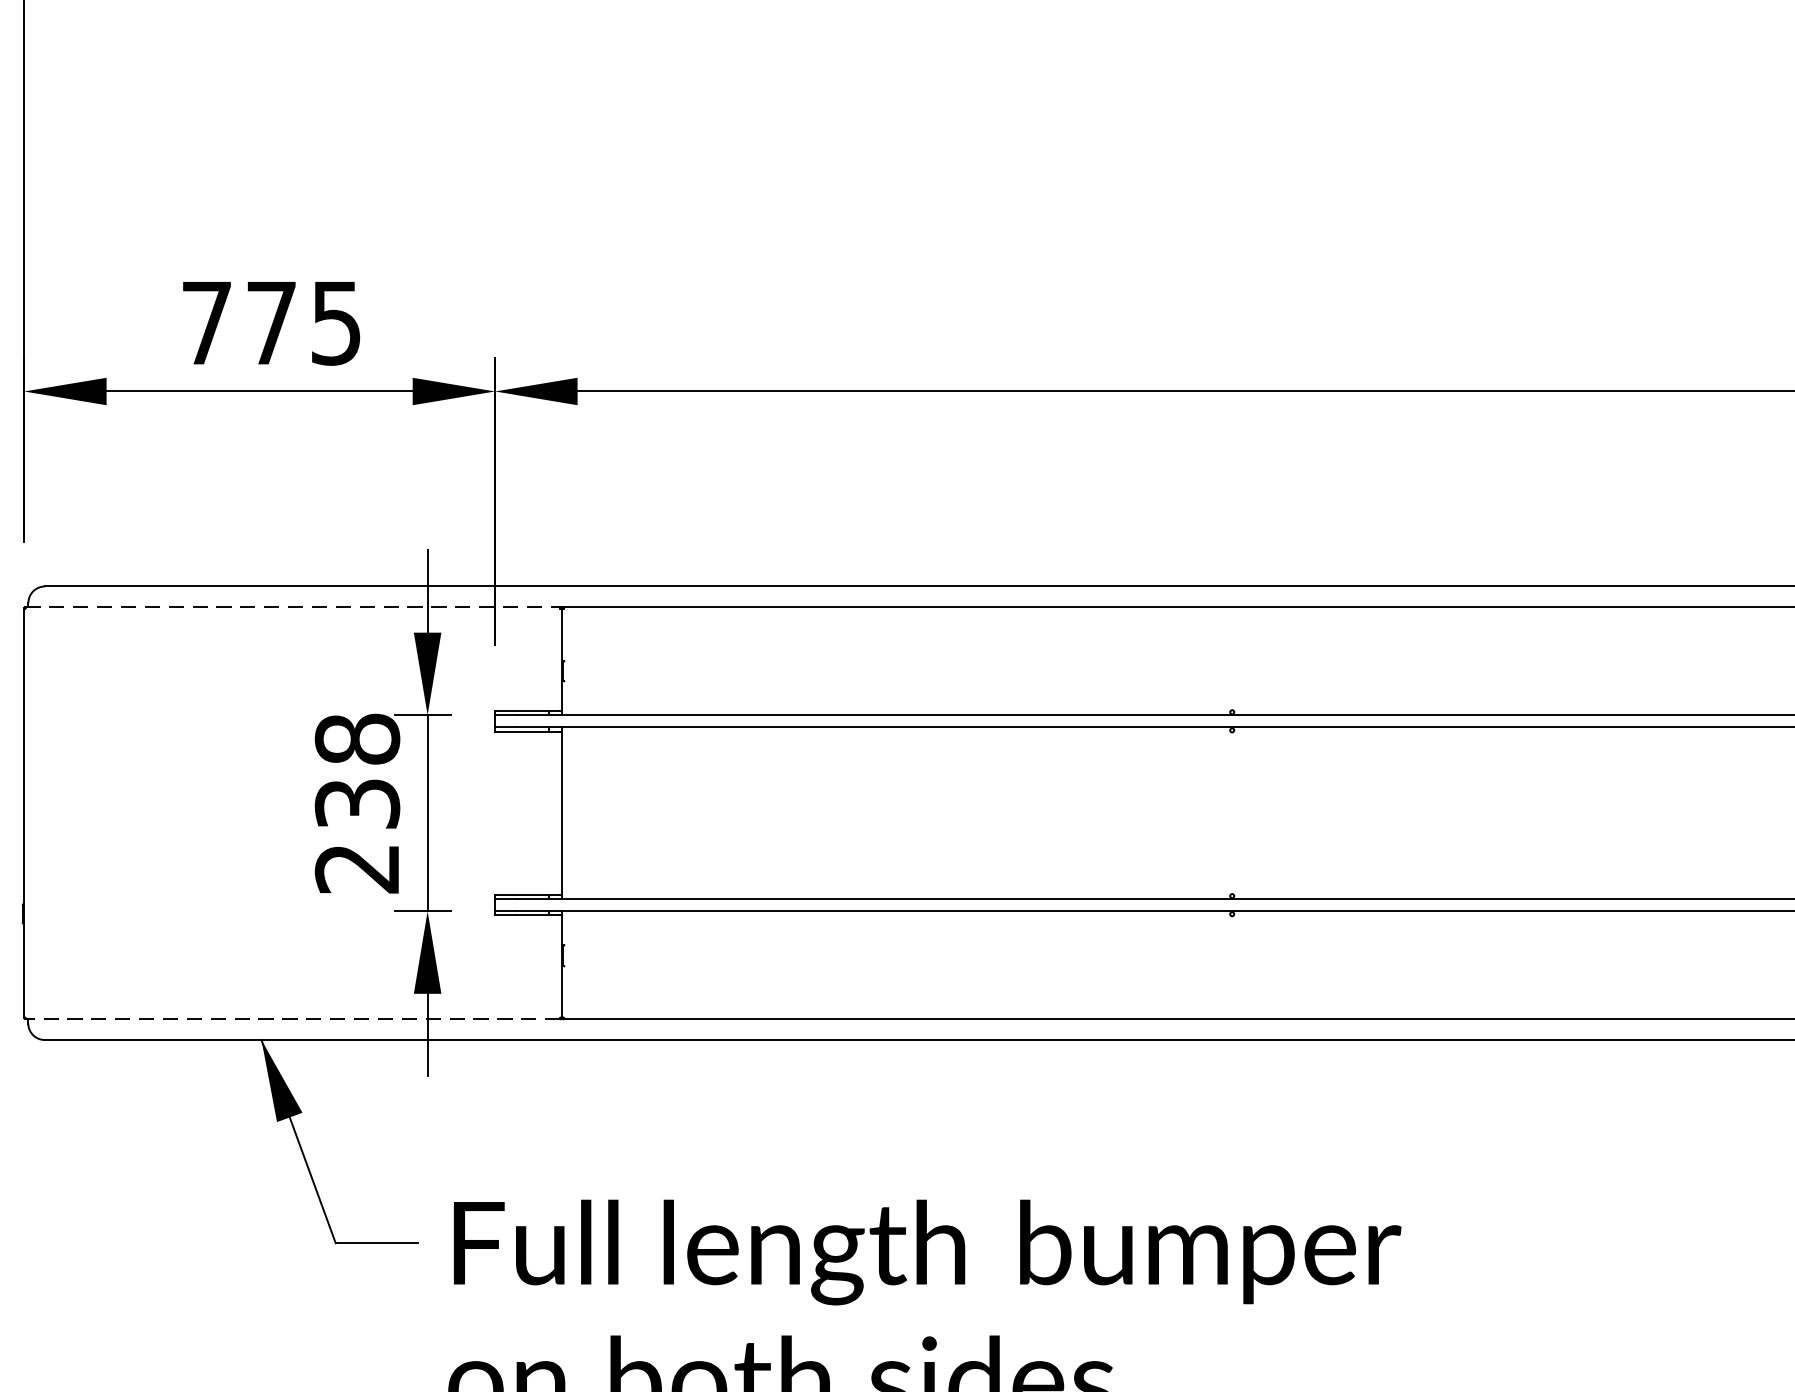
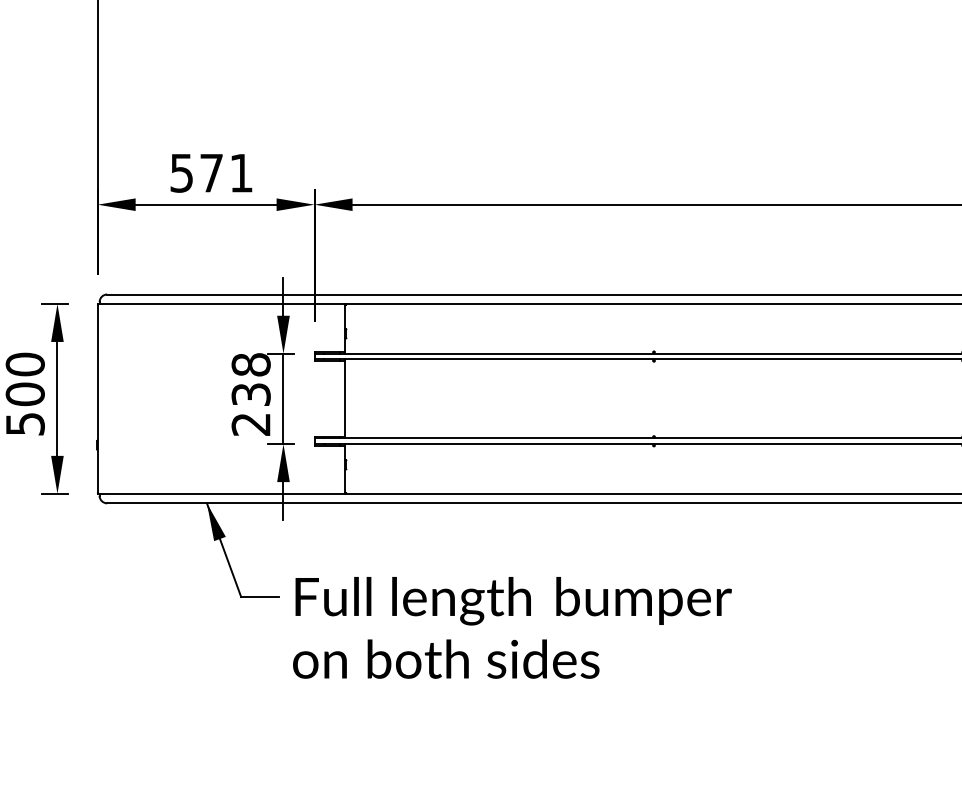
text: (271, 323) -> (211, 173), 775 -> 571
line: (293, 608) -> (221, 304), dashed -> solid
line: (290, 1018) -> (220, 493), dashed -> solid

